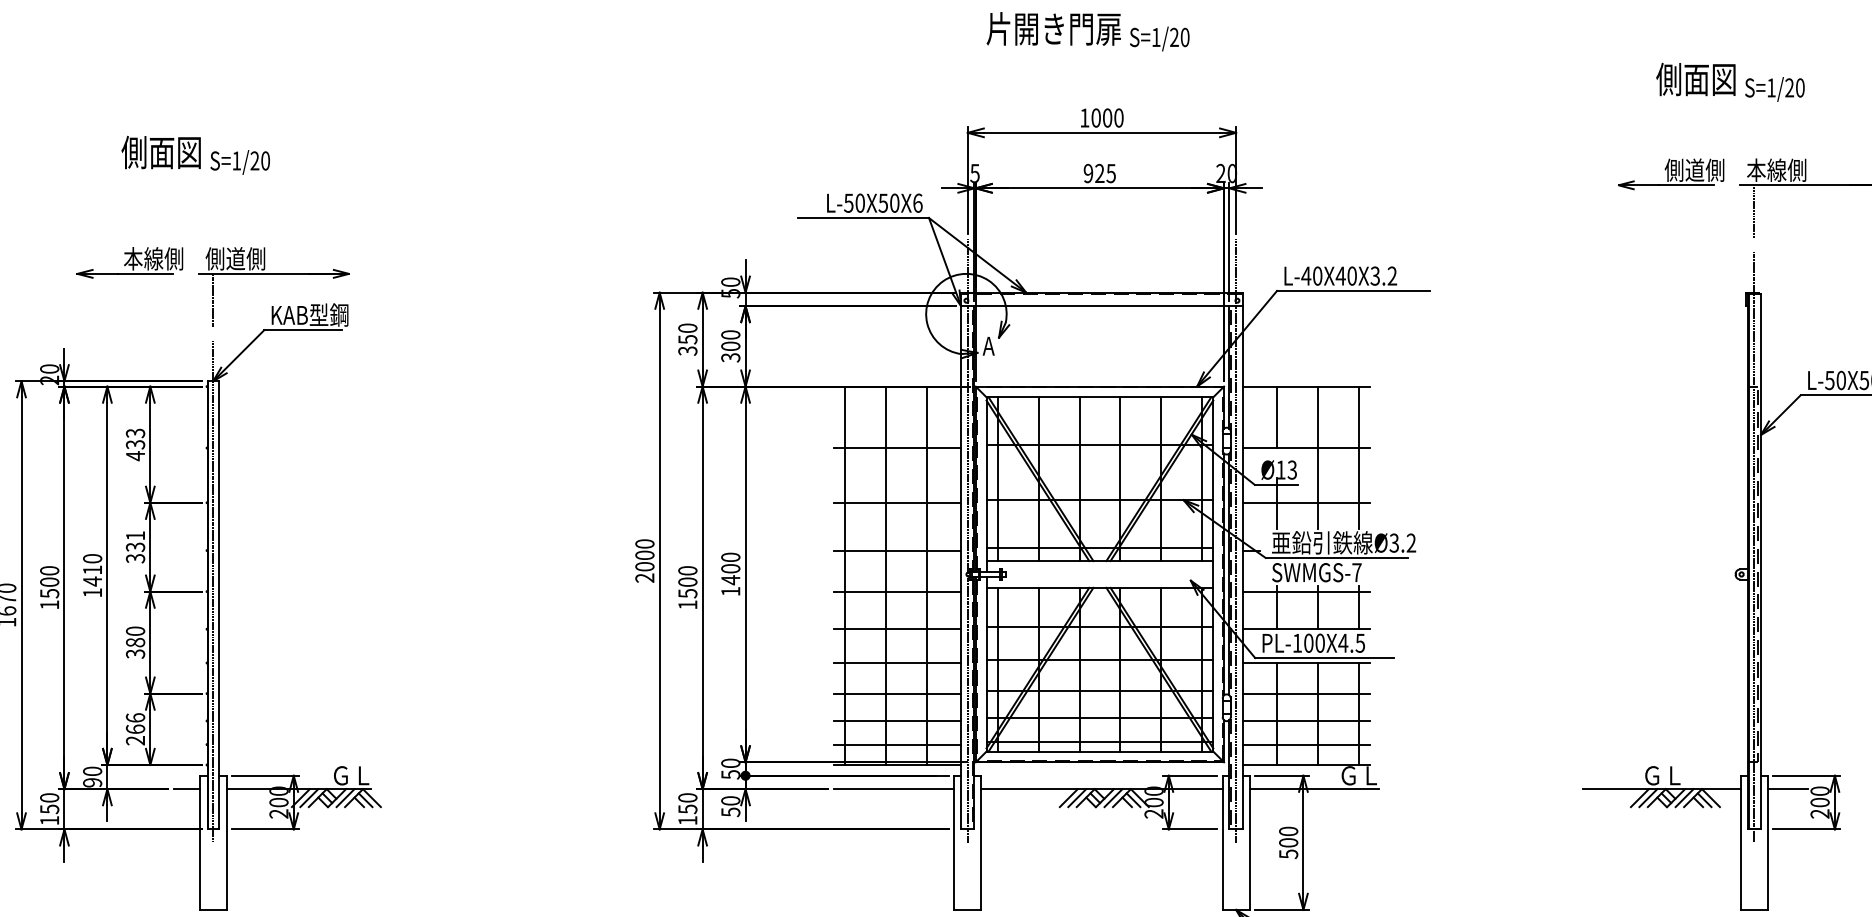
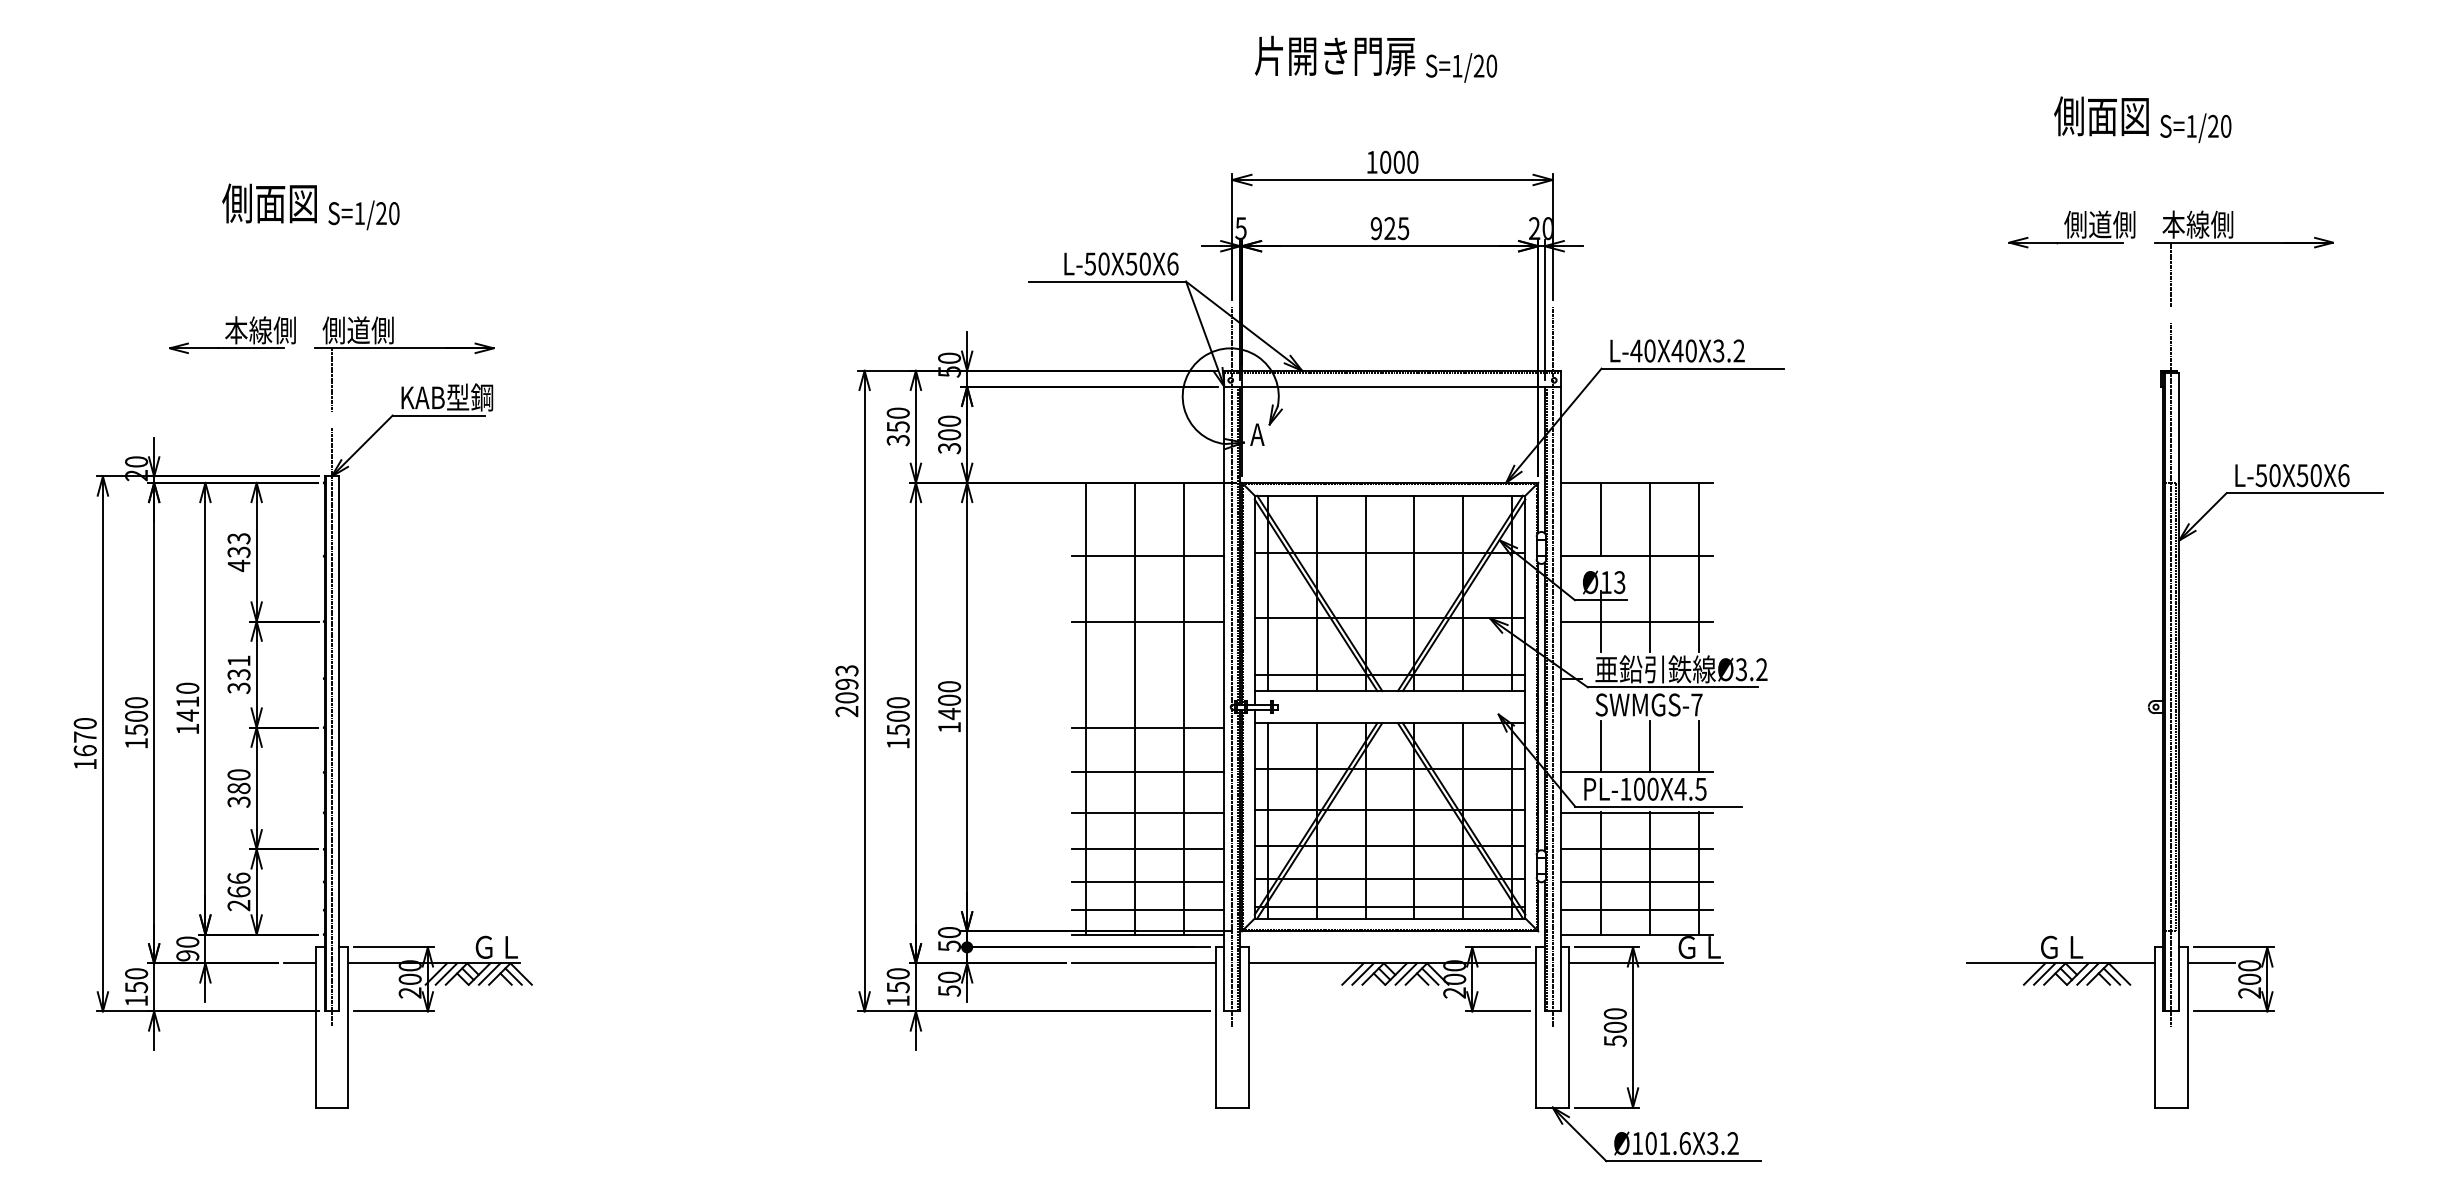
text: (644, 549) -> (846, 677), 2000 -> 2093
line: (897, 550) -> (1148, 678), removed
line: (1306, 591) -> (1636, 727), removed

